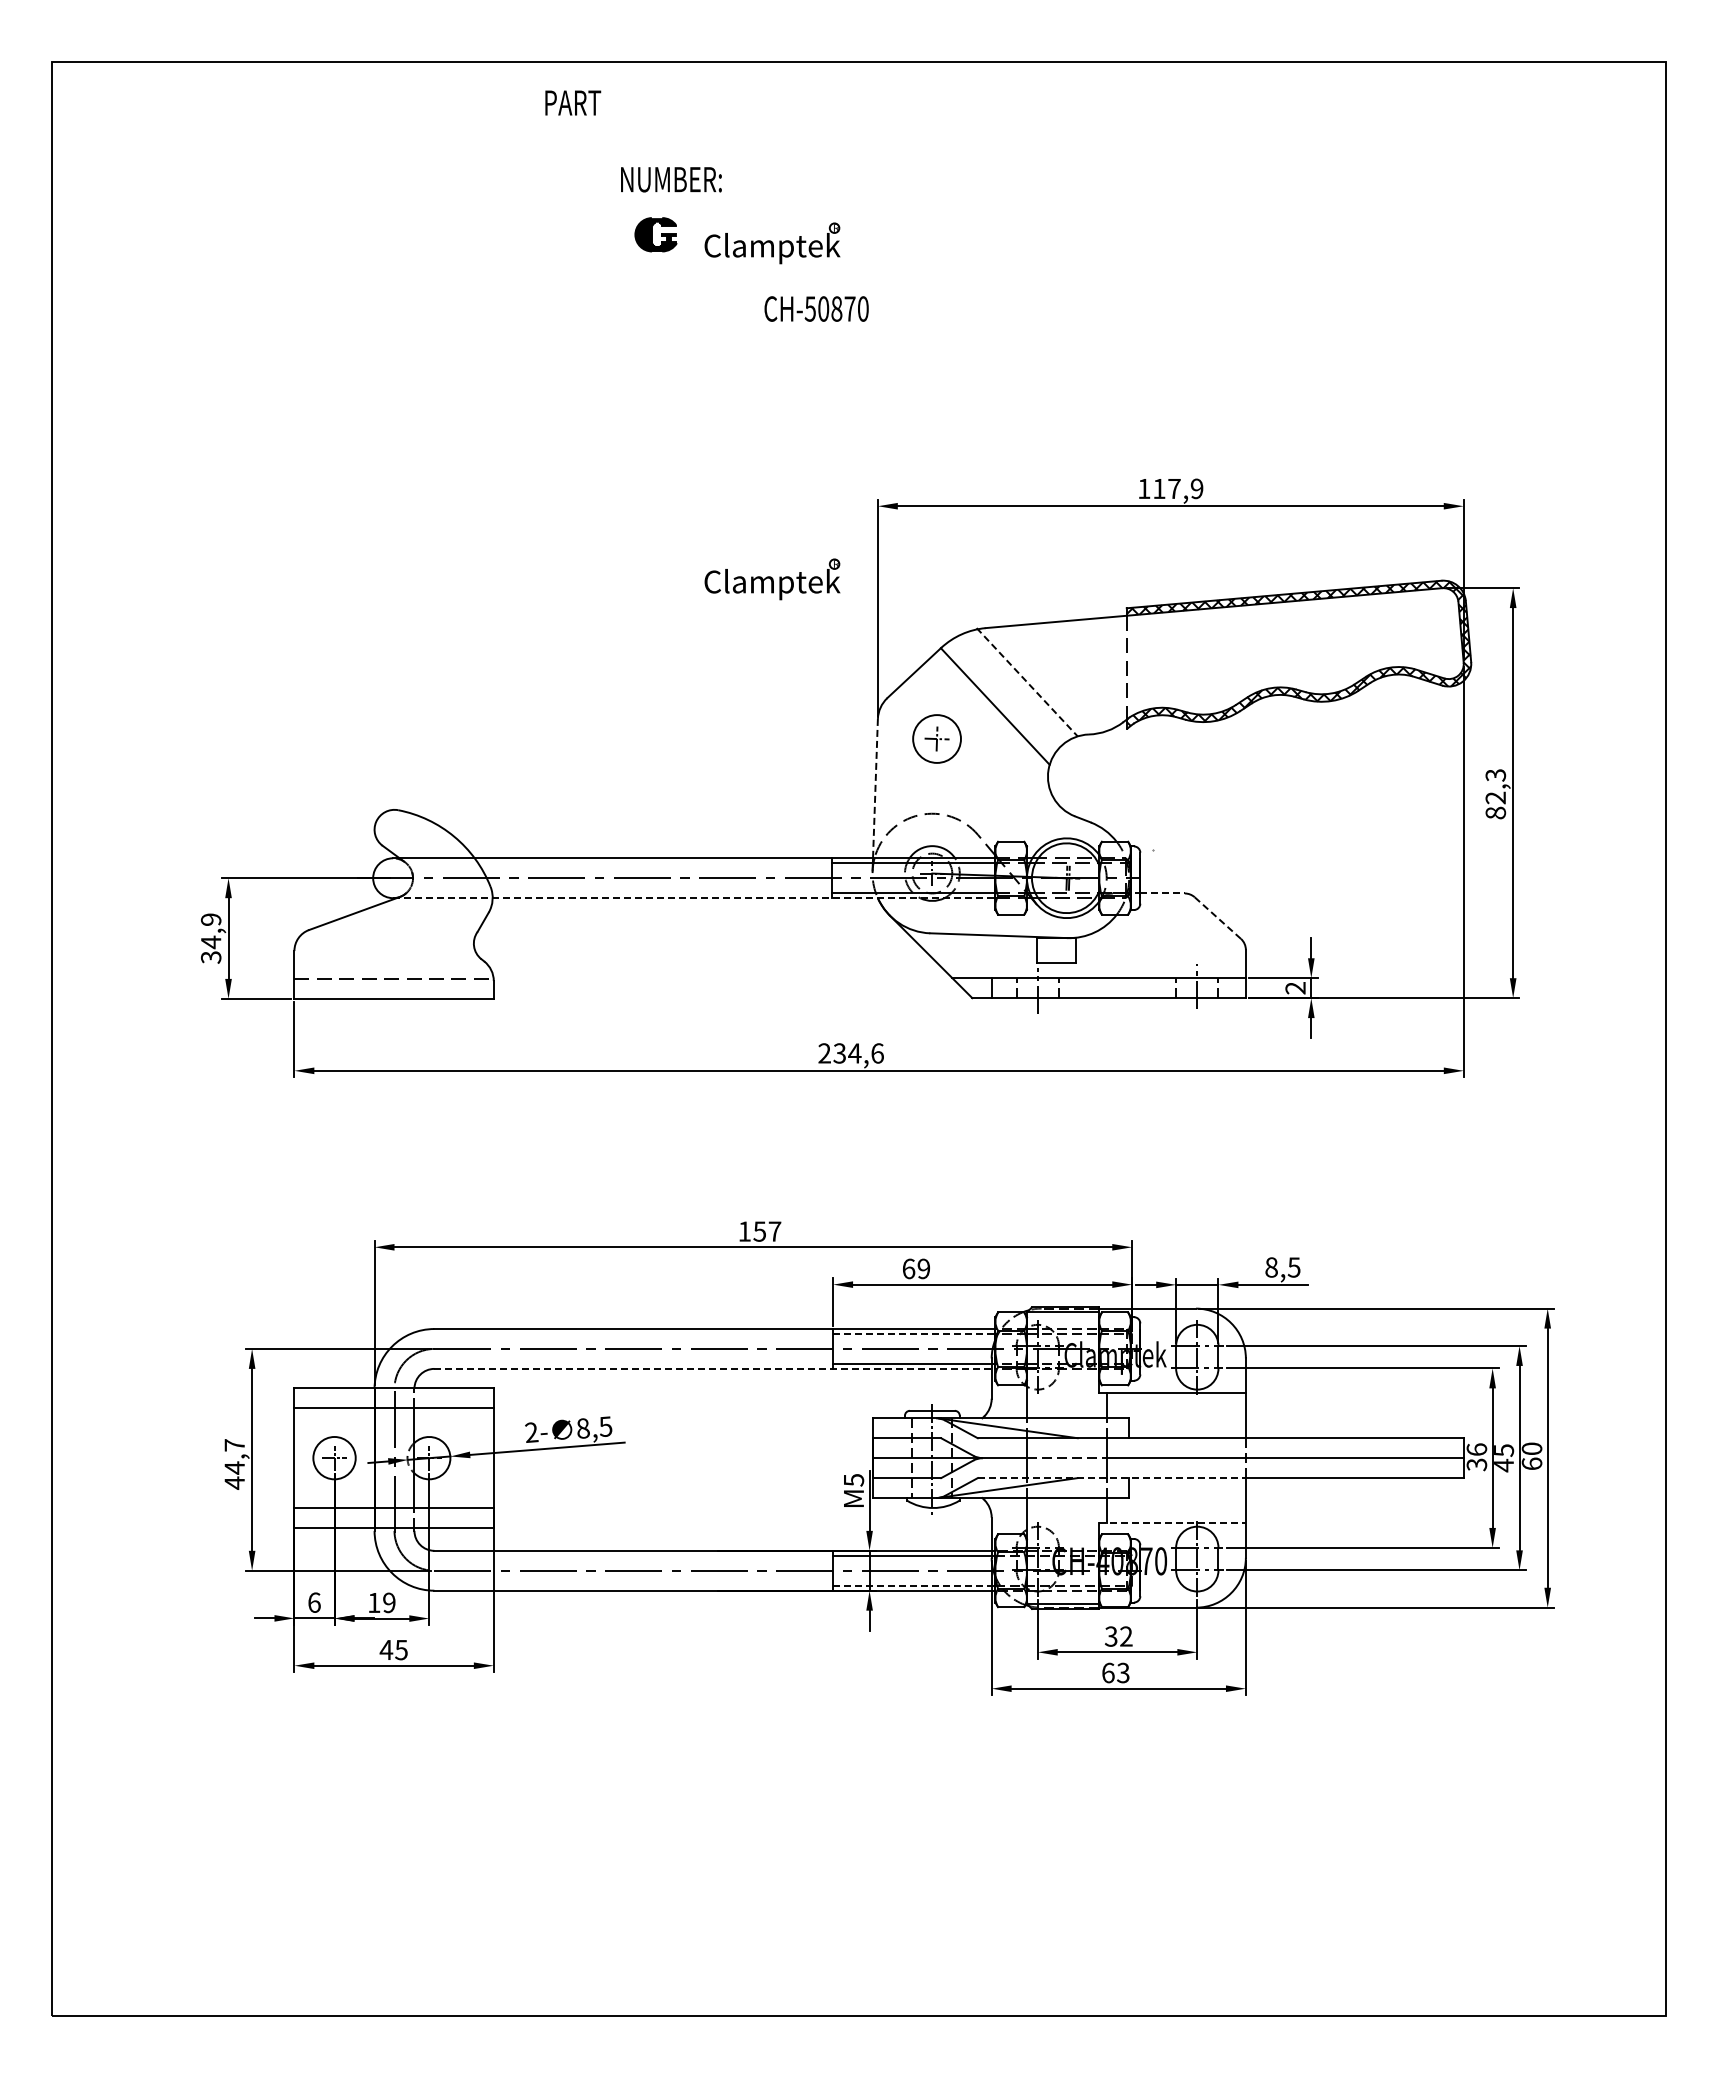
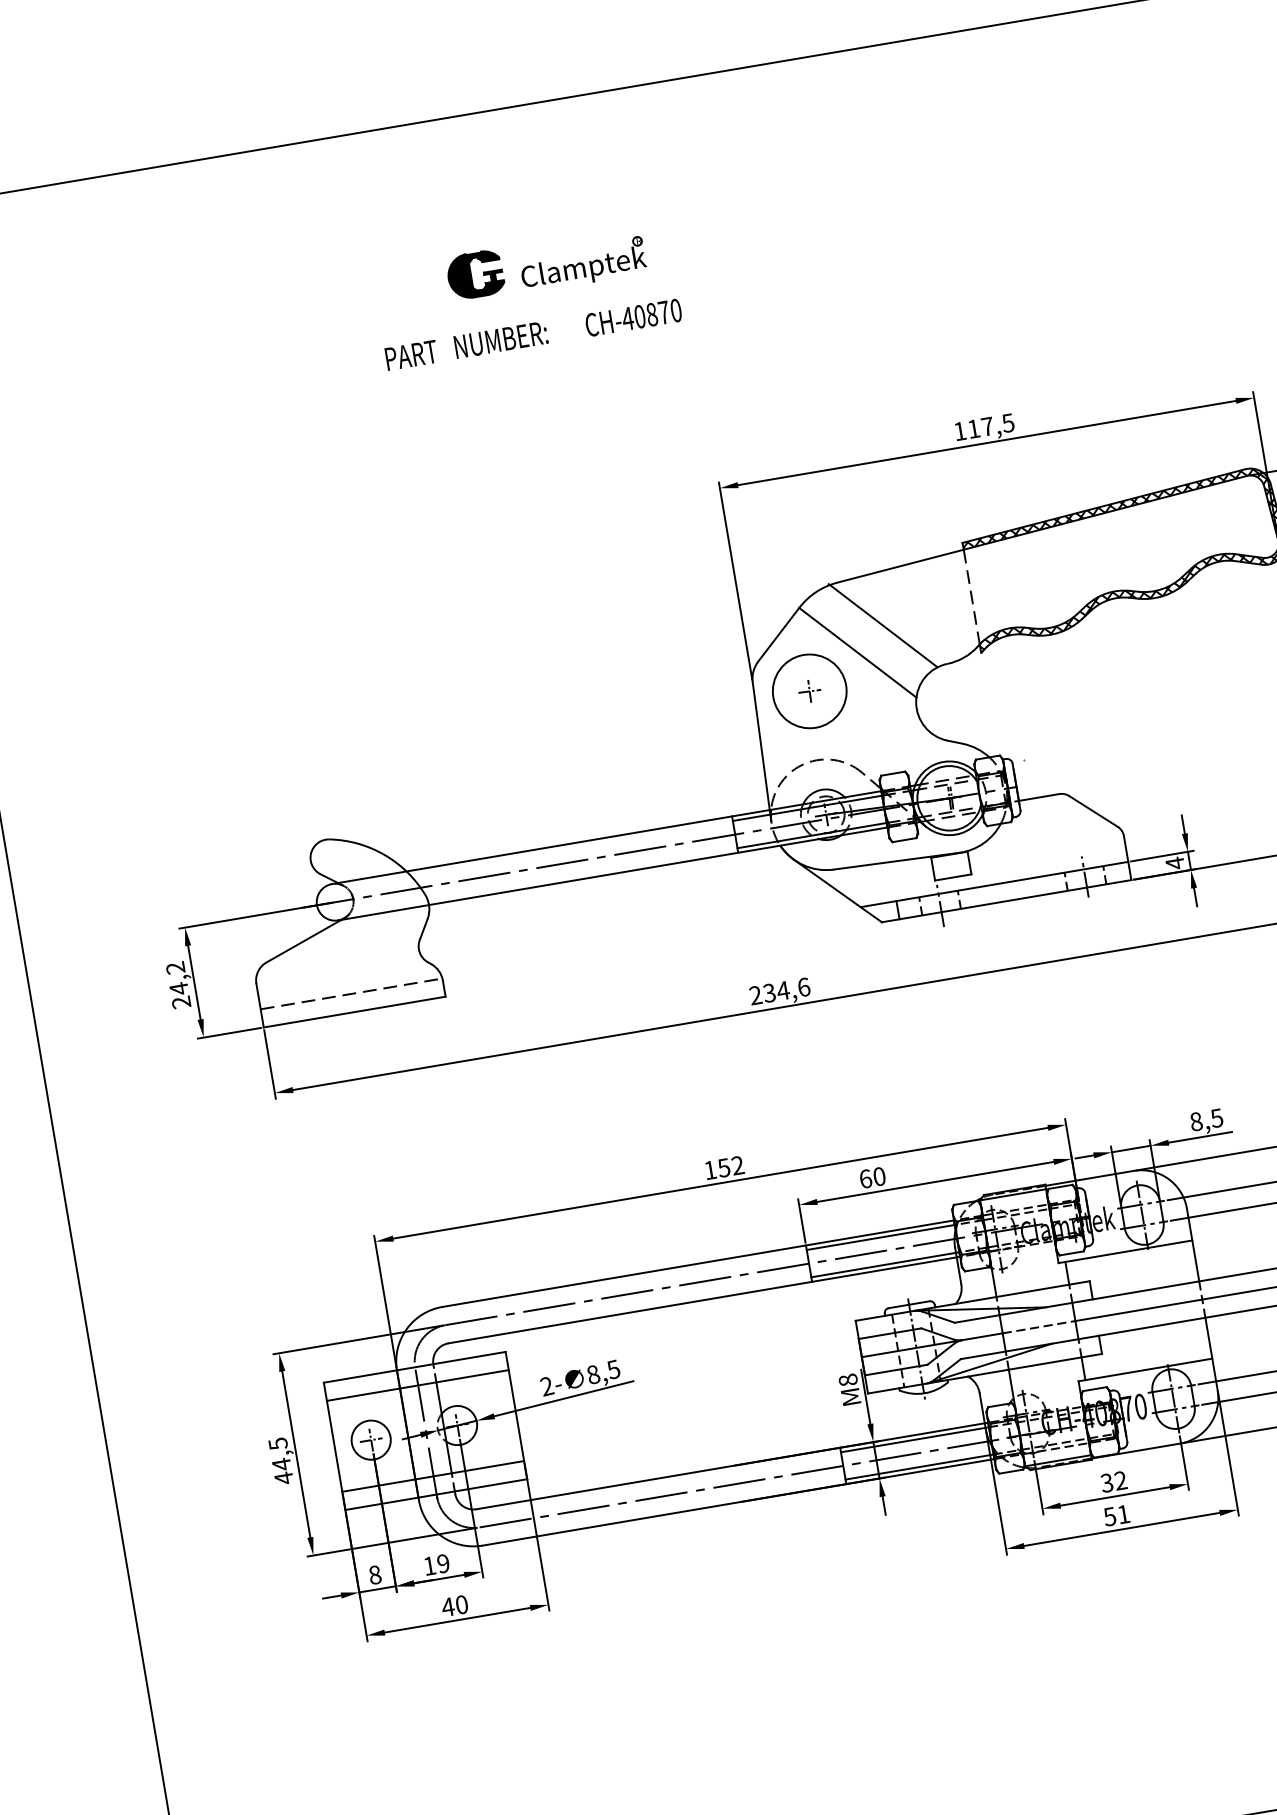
text: (573, 102) -> (411, 354), moved
text: (671, 179) -> (501, 339), moved
part: (655, 234) -> (475, 274), size x1.43
text: (810, 308) -> (627, 318), CH-50870 -> CH-40870
text: (1196, 488) -> (1007, 422), 117,9 -> 117,5
part: (772, 579) -> (635, 571), removed
line: (1027, 682) -> (883, 625), dashed -> solid
circle: (936, 738) -> (809, 691), size x1.67
line: (875, 788) -> (761, 746), dashed -> solid
line: (1163, 893) -> (1040, 797), dashed -> solid
line: (694, 898) -> (613, 874), dashed -> solid
line: (1217, 917) -> (1093, 810), dashed -> solid
text: (211, 938) -> (178, 985), 34,9 -> 24,2
text: (1295, 988) -> (1175, 863), 2 -> 4
text: (774, 1231) -> (737, 1165), 157 -> 152
text: (923, 1268) -> (879, 1176), 69 -> 60
line: (914, 1334) -> (881, 1237), dashed -> solid
line: (715, 1368) -> (704, 1299), dashed -> solid
text: (234, 1445) -> (278, 1444), 44,7 -> 44,5
line: (1112, 1478) -> (1083, 1338), dashed -> solid
text: (853, 1480) -> (847, 1380), M5 -> M8
line: (1173, 1522) -> (1146, 1369), dashed -> solid
line: (914, 1585) -> (919, 1466), dashed -> solid
text: (314, 1602) -> (375, 1574), 6 -> 8
text: (401, 1649) -> (461, 1604), 45 -> 40
text: (1115, 1672) -> (1116, 1515), 63 -> 51

